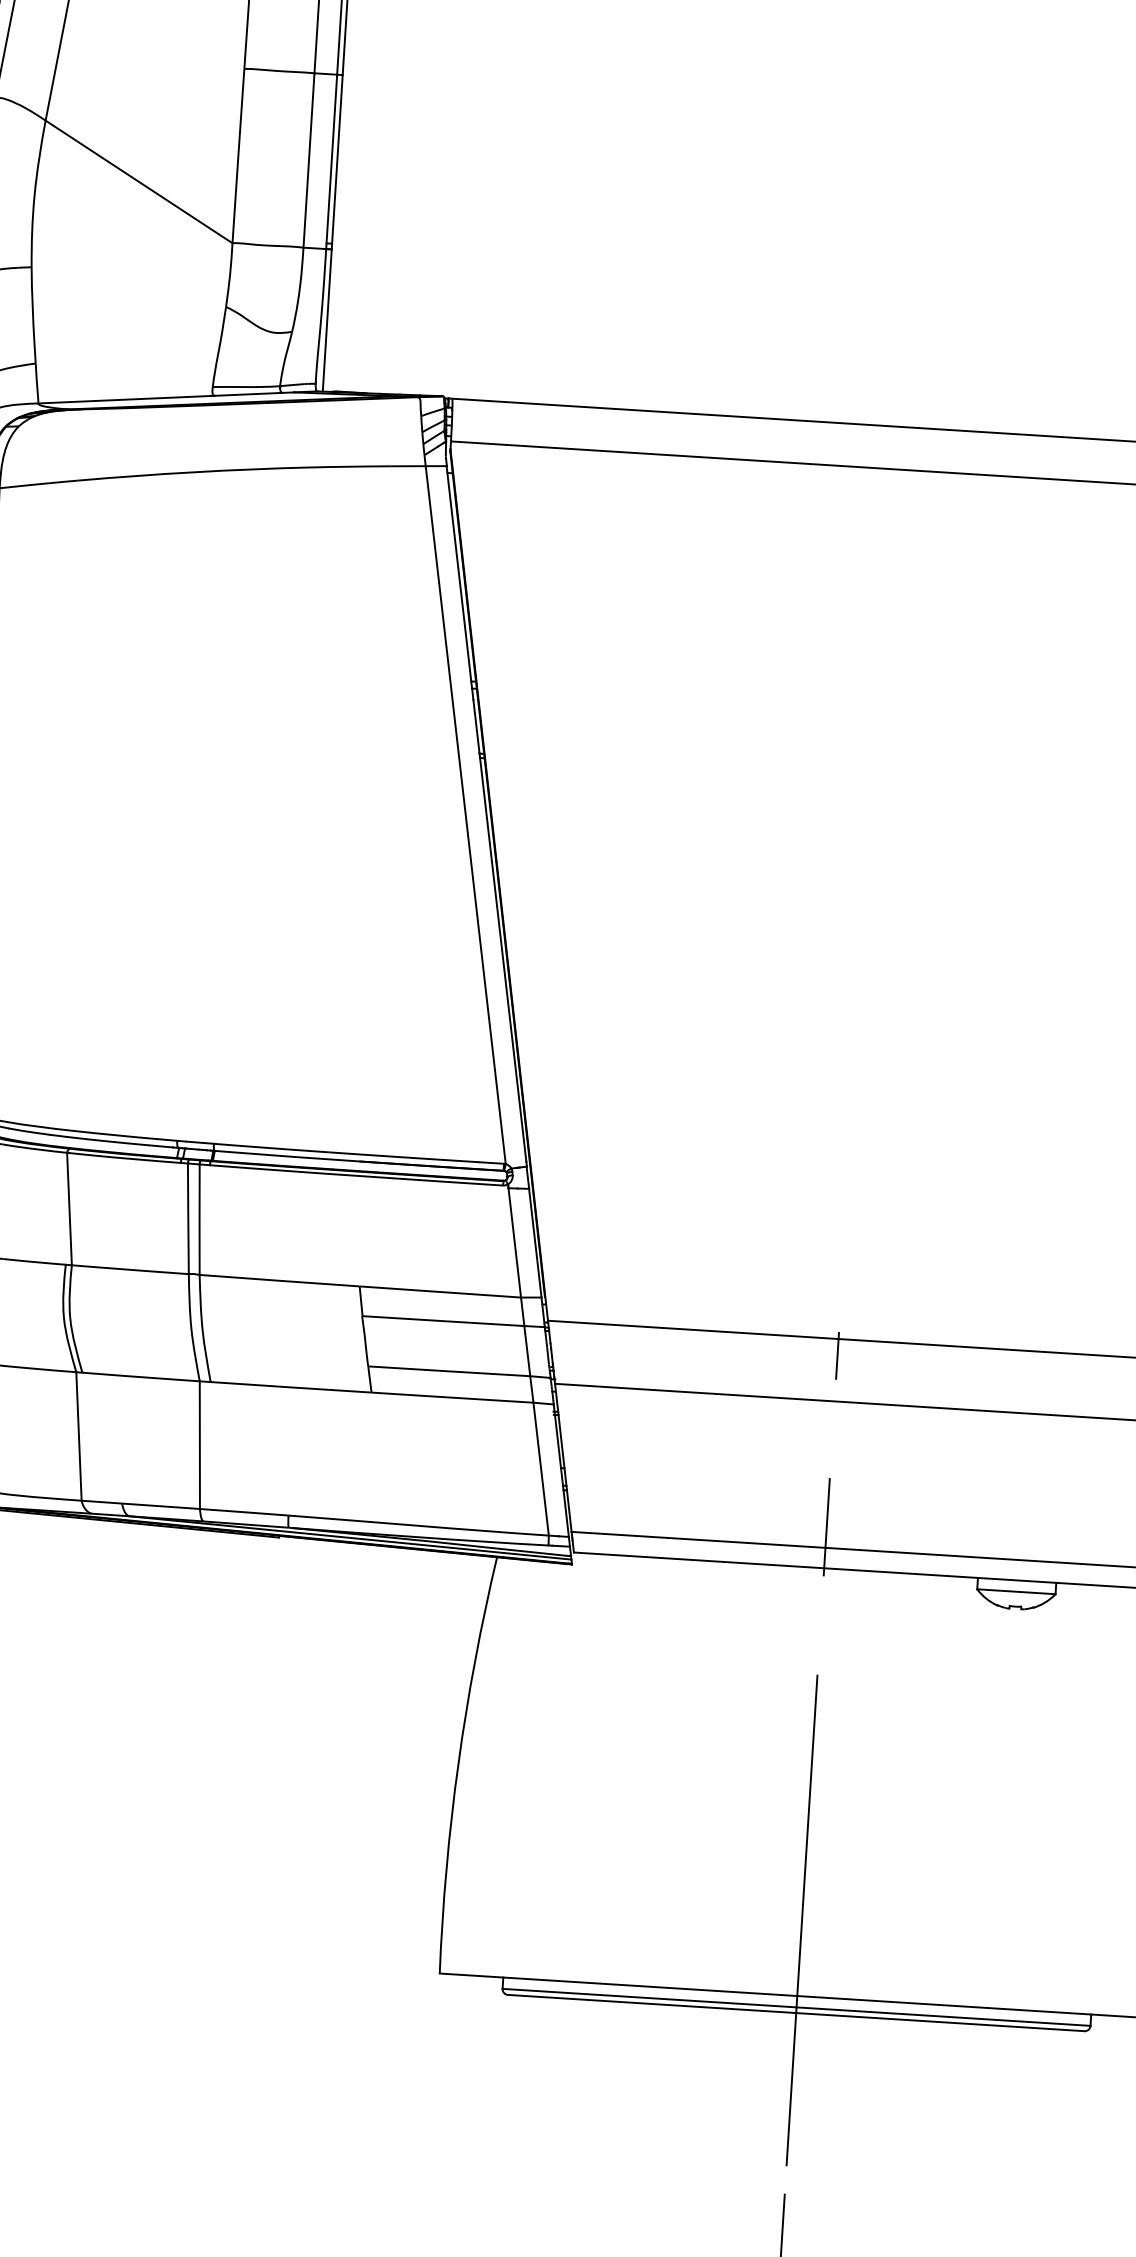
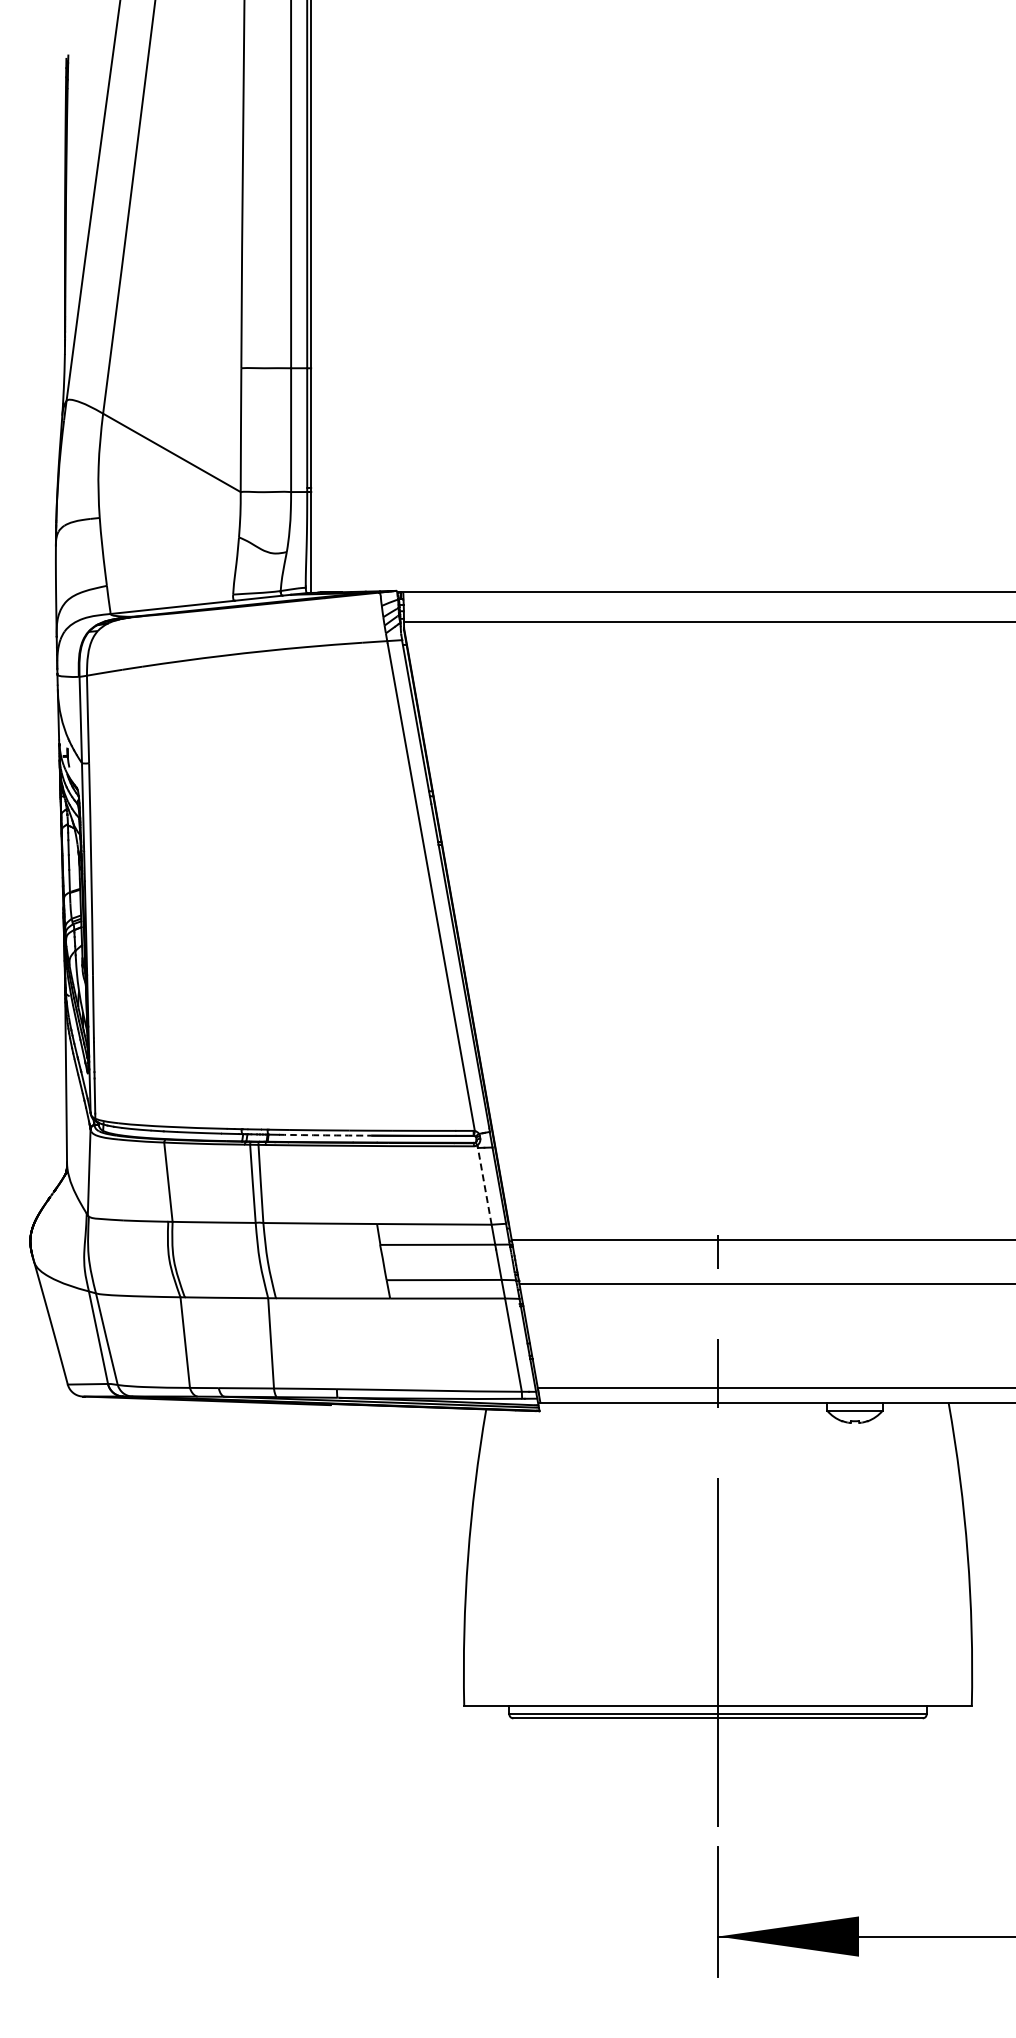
arc: (294, 1157) -> (325, 1135), solid -> dashed
line: (514, 1243) -> (484, 1186), solid -> dashed

